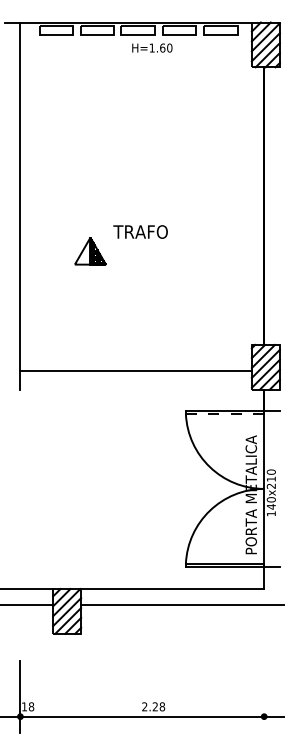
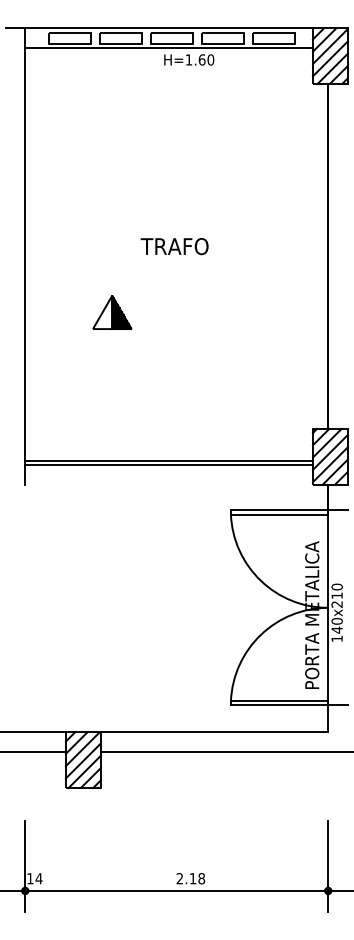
line: (135, 38) -> (168, 47), added
text: (140, 231) -> (174, 246), moved
line: (135, 374) -> (168, 465), added
line: (224, 413) -> (279, 514), dashed -> solid
line: (264, 697) -> (328, 866), added
text: (31, 706) -> (38, 878), 18 -> 14
text: (154, 706) -> (192, 878), 2.28 -> 2.18

